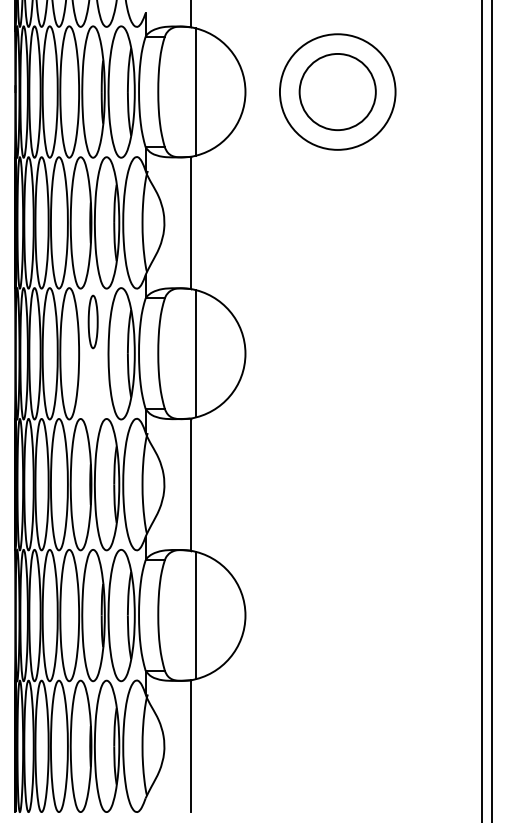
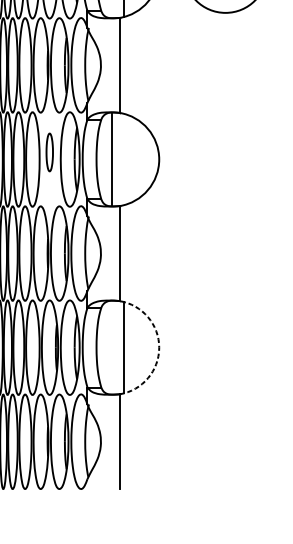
part: (92, 321) -> (49, 152), moved
line: (196, 353) -> (112, 159), moved
arc: (245, 615) -> (159, 347), solid -> dashed

